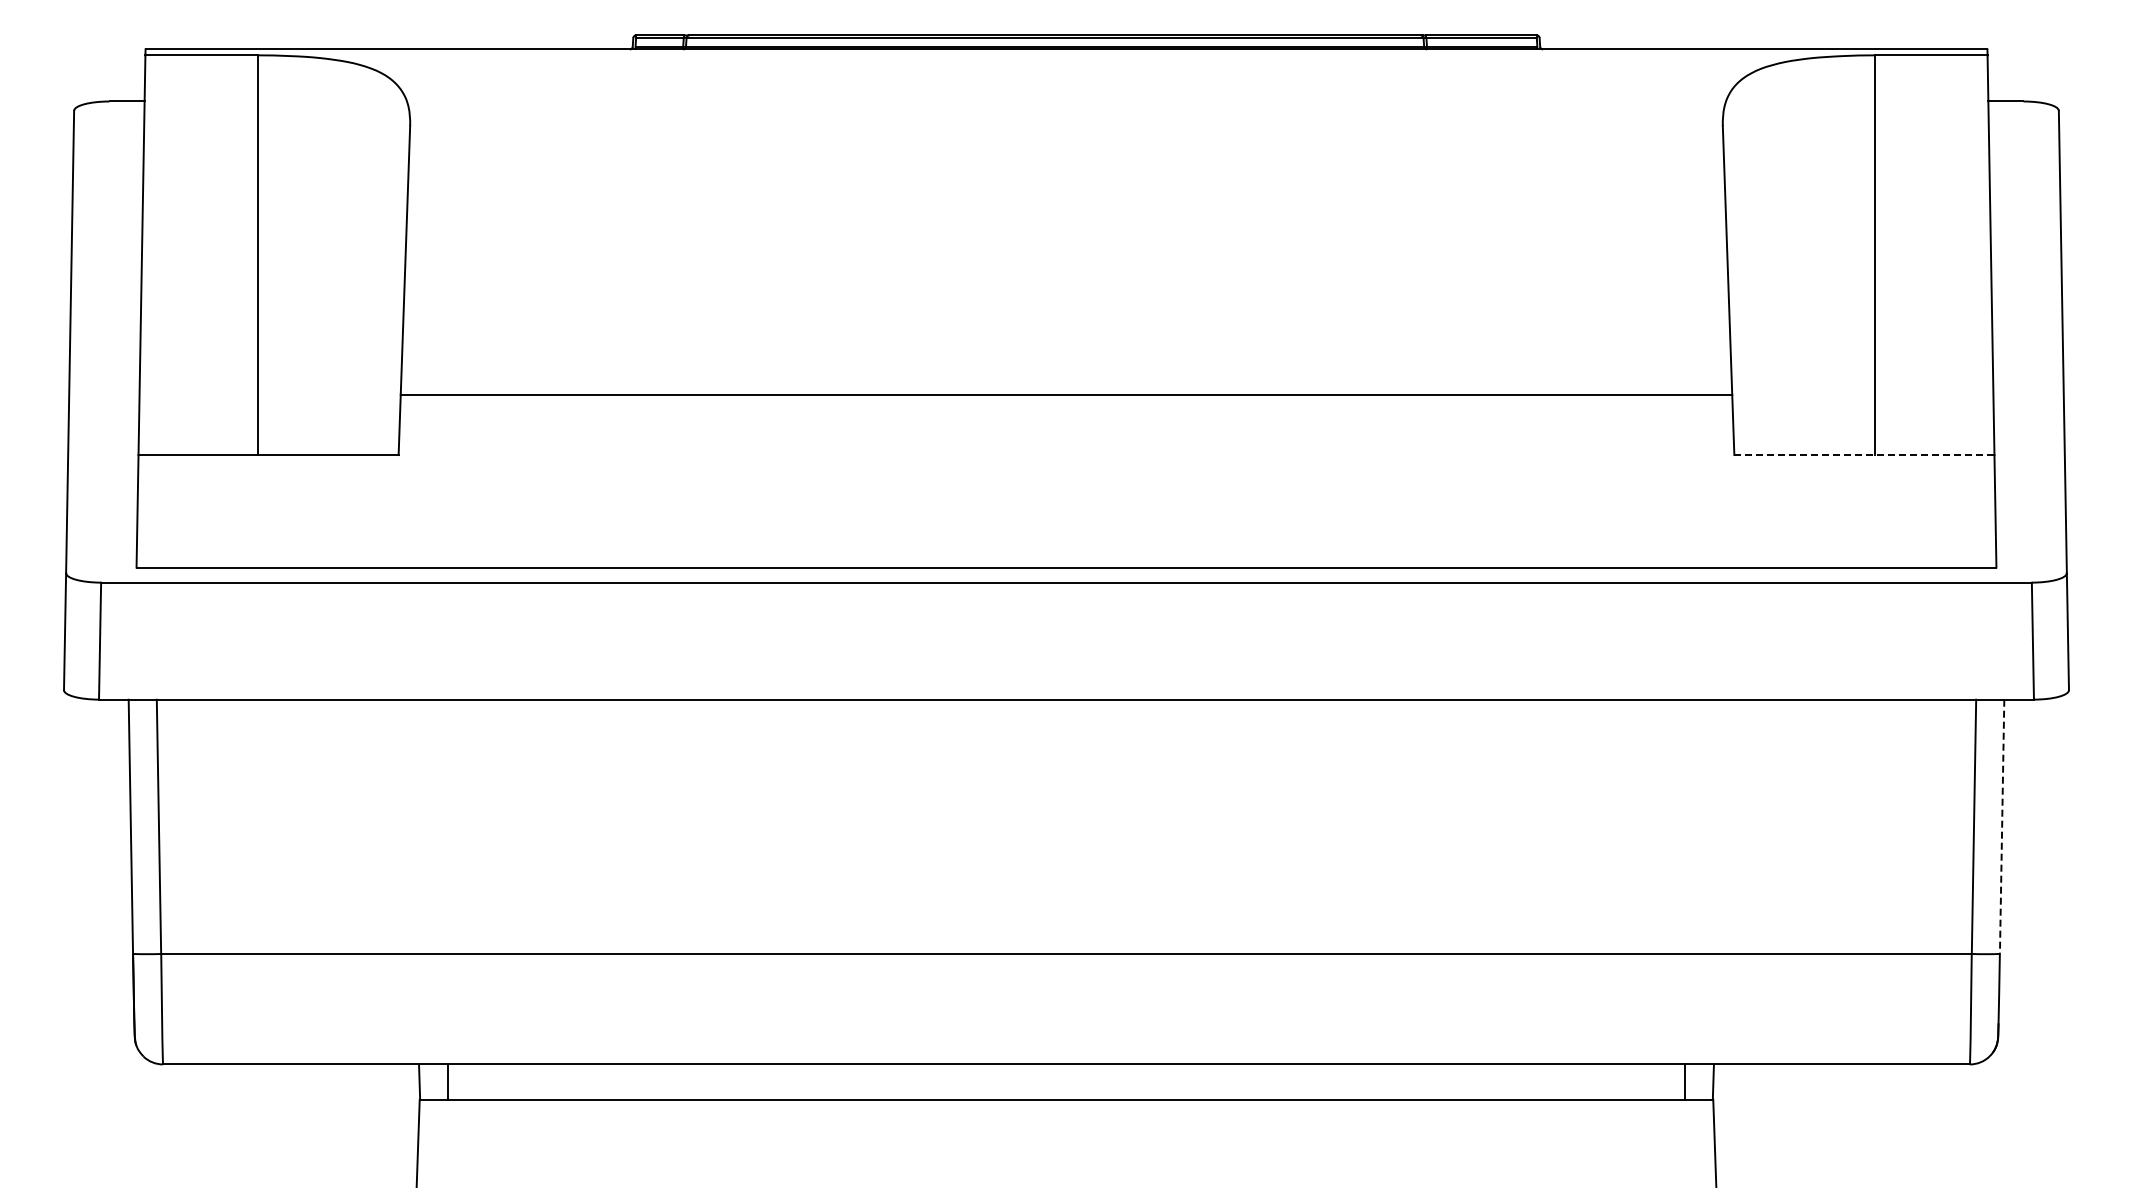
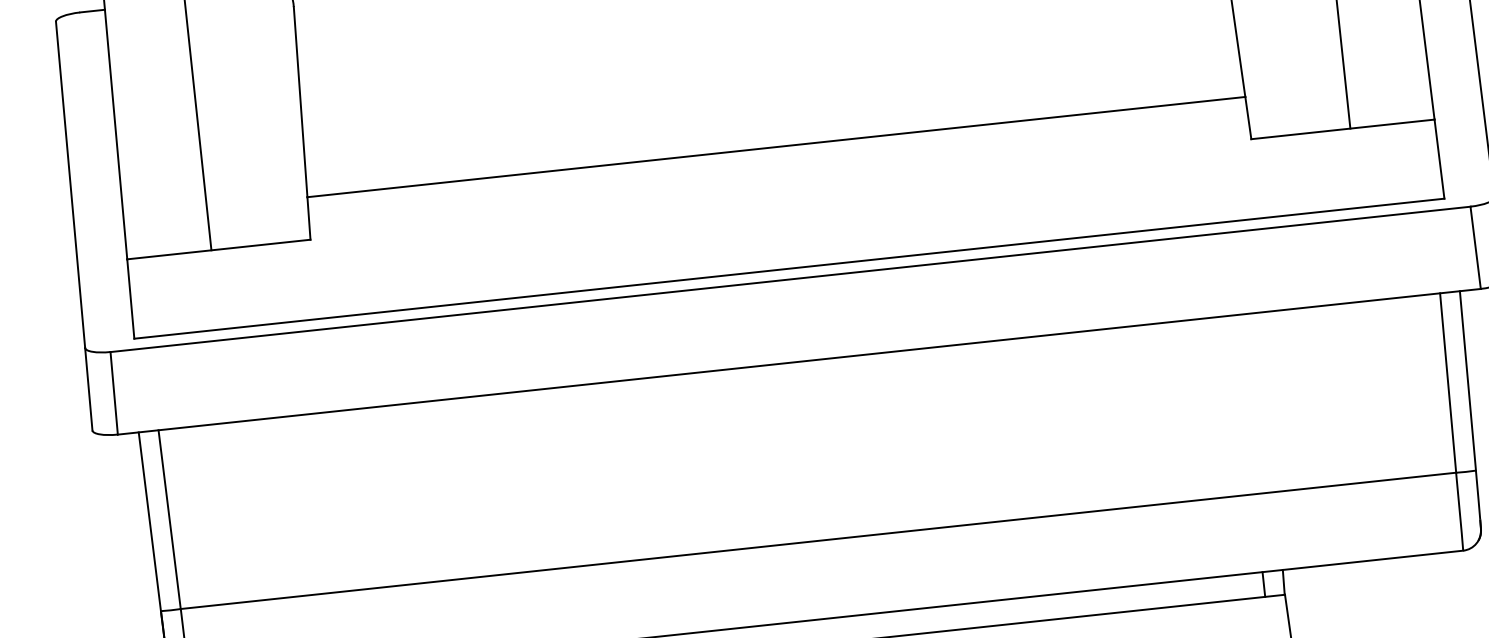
line: (1864, 455) -> (1343, 129), dashed -> solid
line: (2002, 827) -> (1468, 381), dashed -> solid

